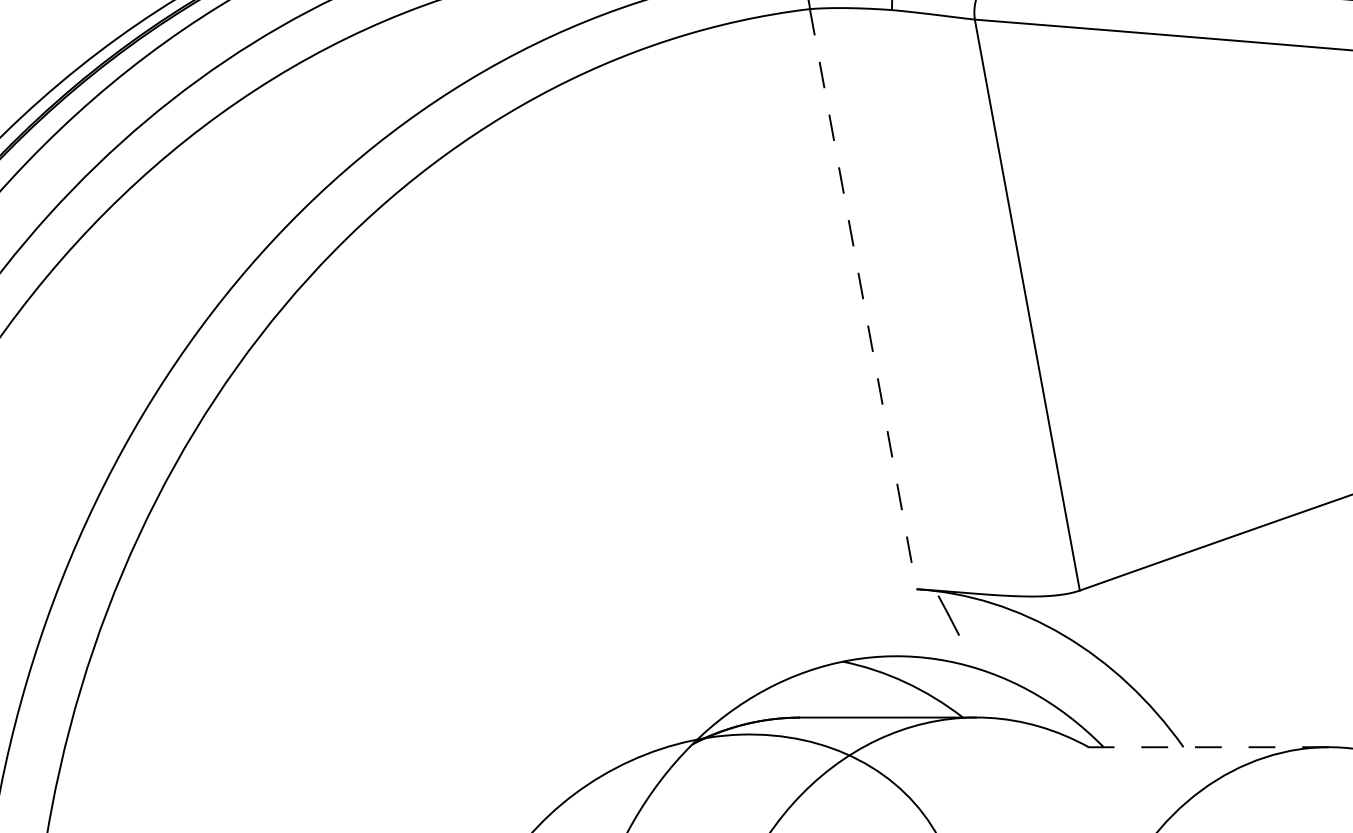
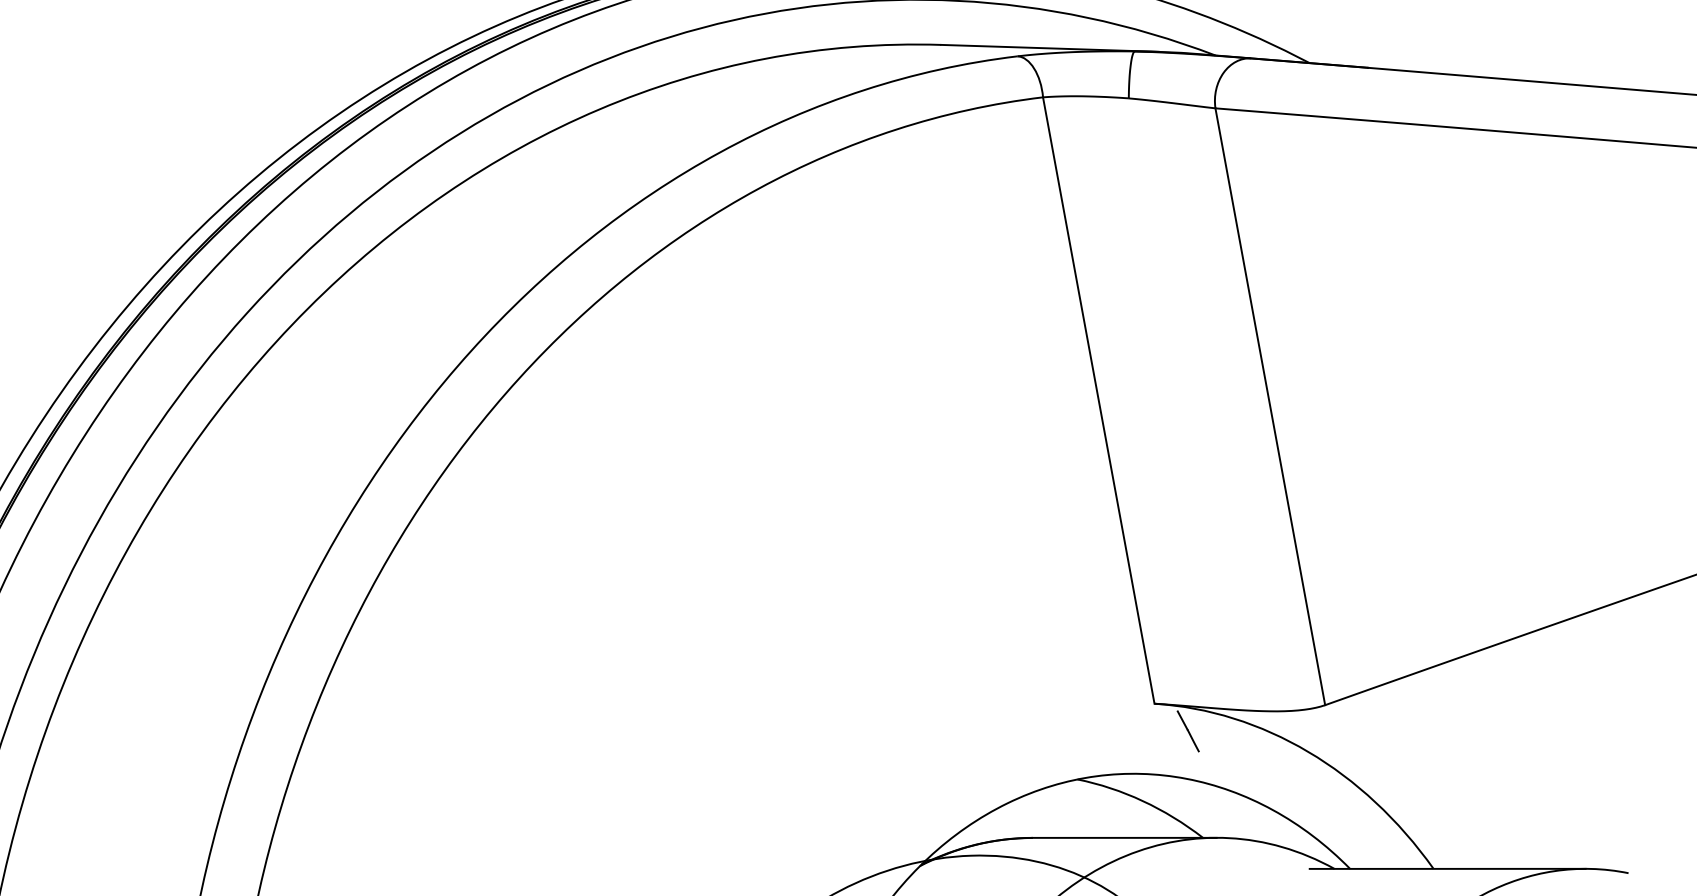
line: (862, 300) -> (1098, 401), dashed -> solid
line: (1196, 746) -> (1447, 868), dashed -> solid

